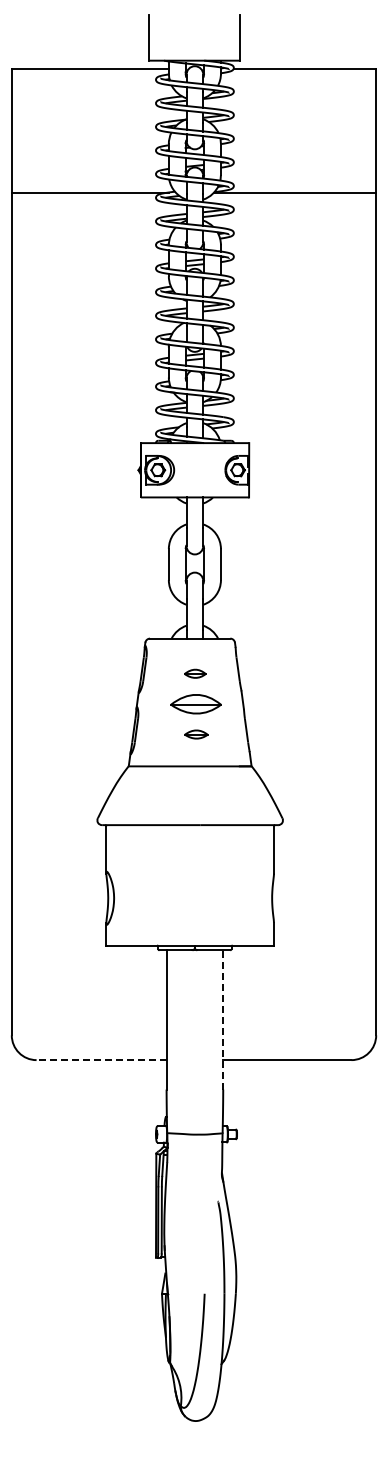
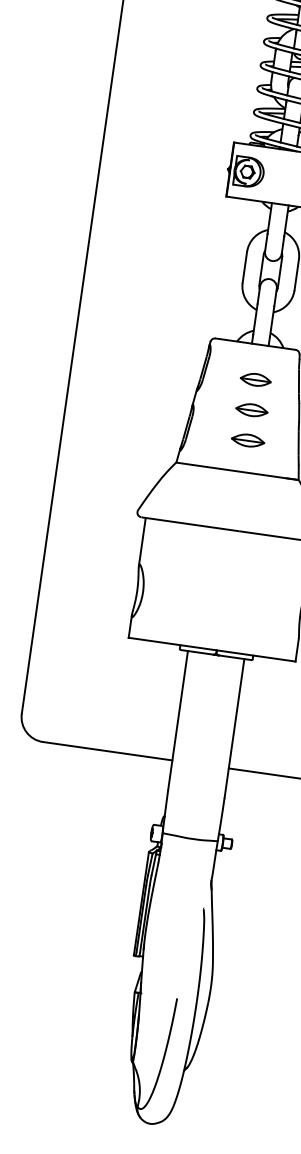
part: (194, 673) -> (254, 379), size x1.43
part: (195, 703) -> (251, 409), size x0.62
part: (196, 734) -> (248, 440), size x1.43
line: (223, 1019) -> (234, 728), dashed -> solid
line: (101, 1060) -> (107, 751), dashed -> solid

